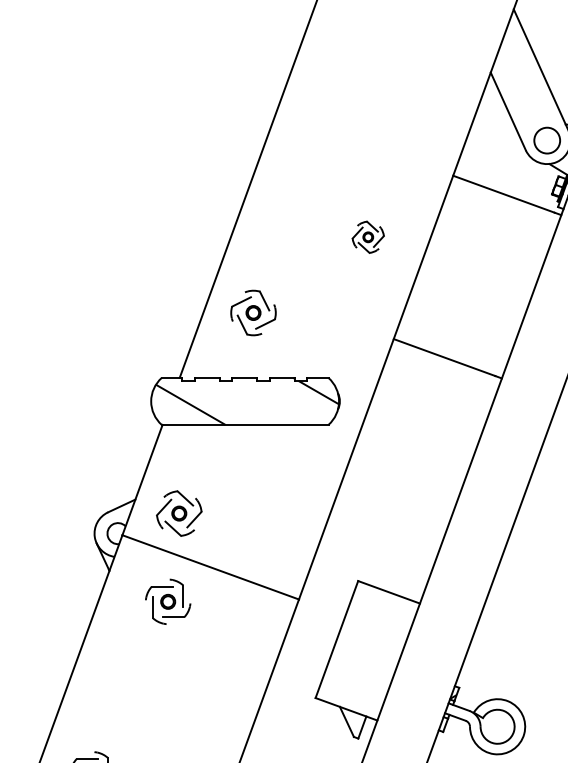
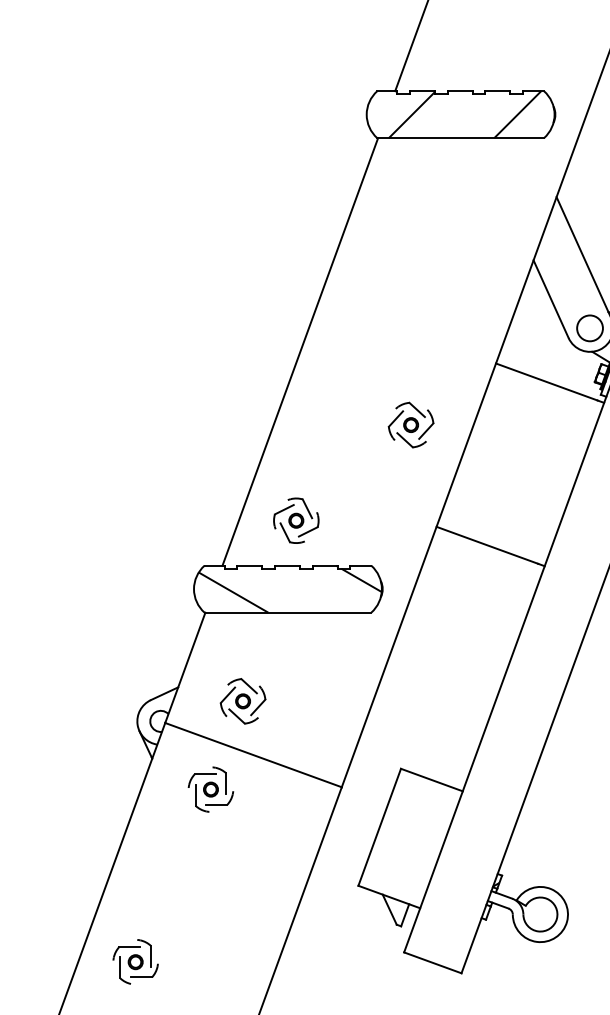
part: (367, 236) -> (410, 424), size x1.43
part: (253, 312) -> (296, 520), moved
part: (178, 513) -> (242, 701), moved

